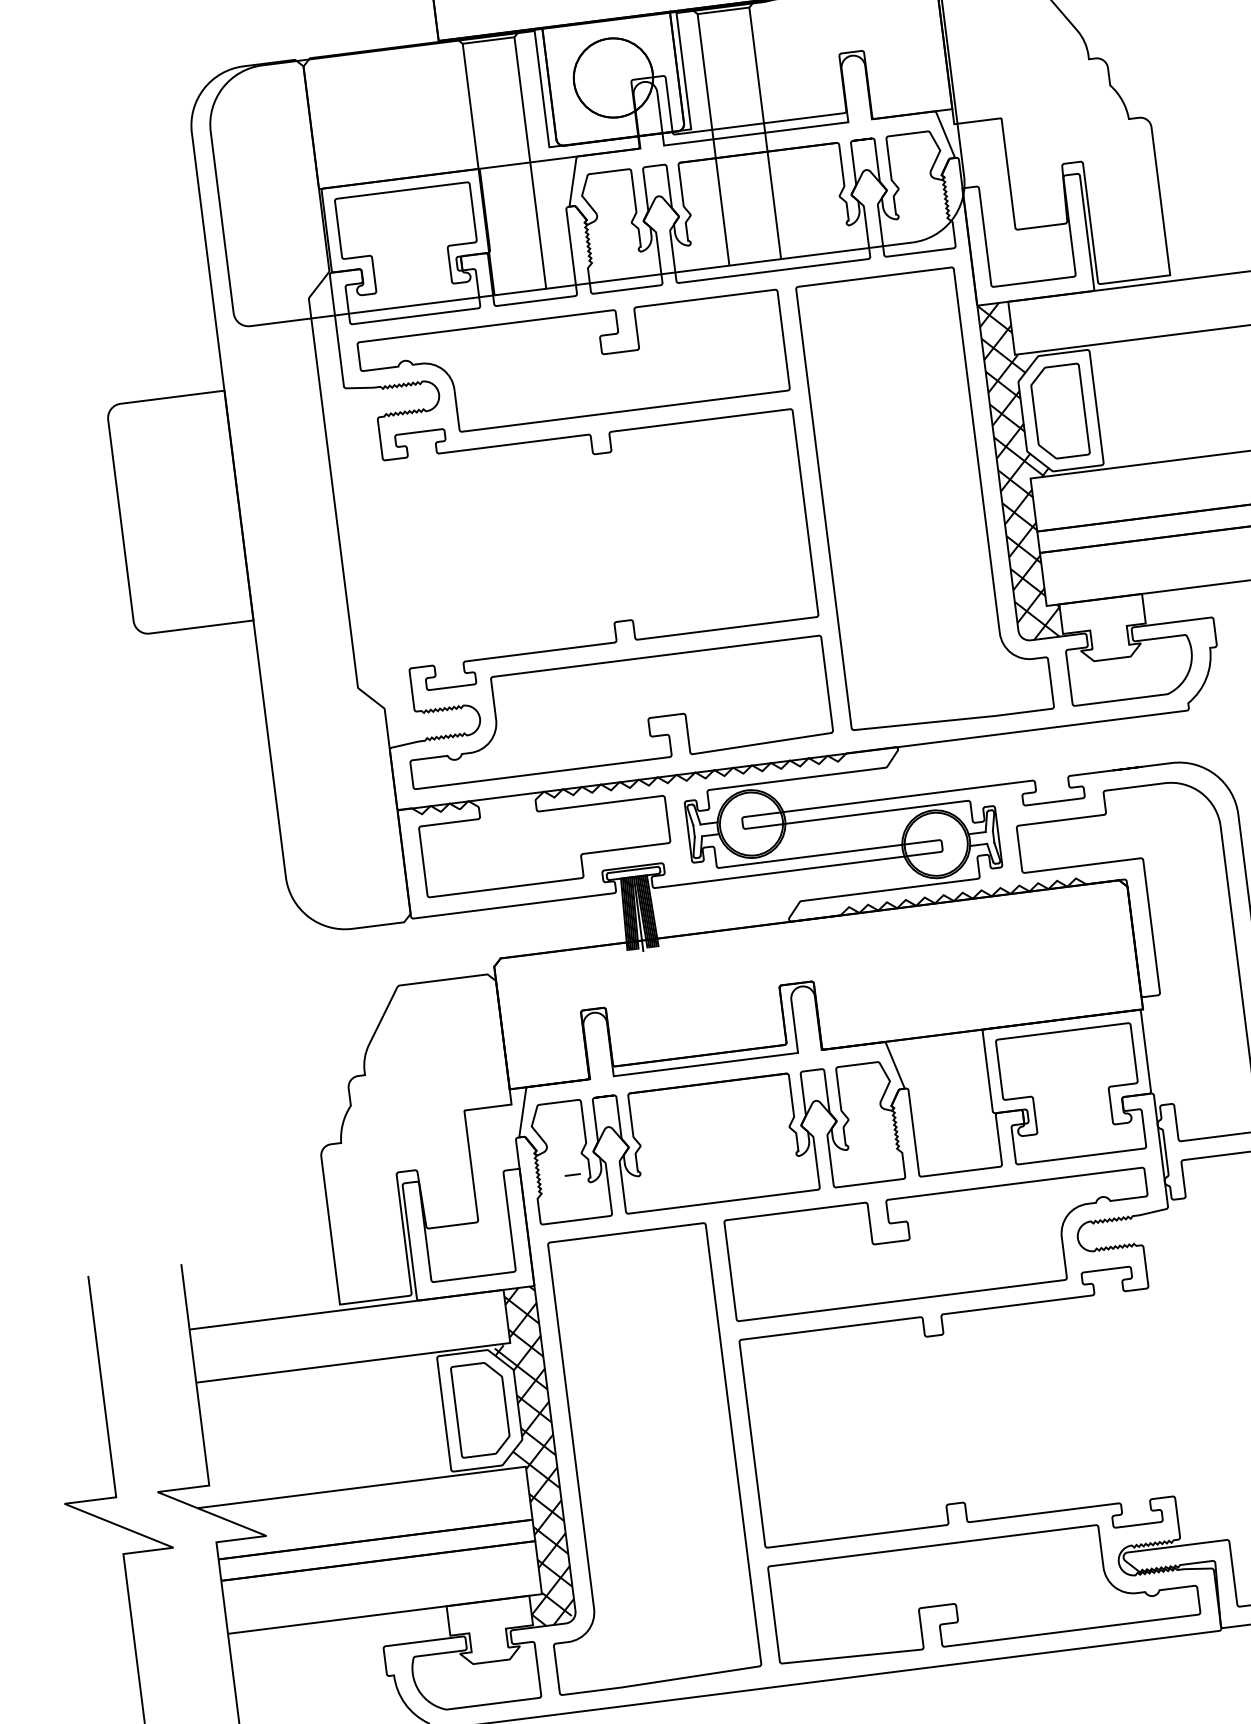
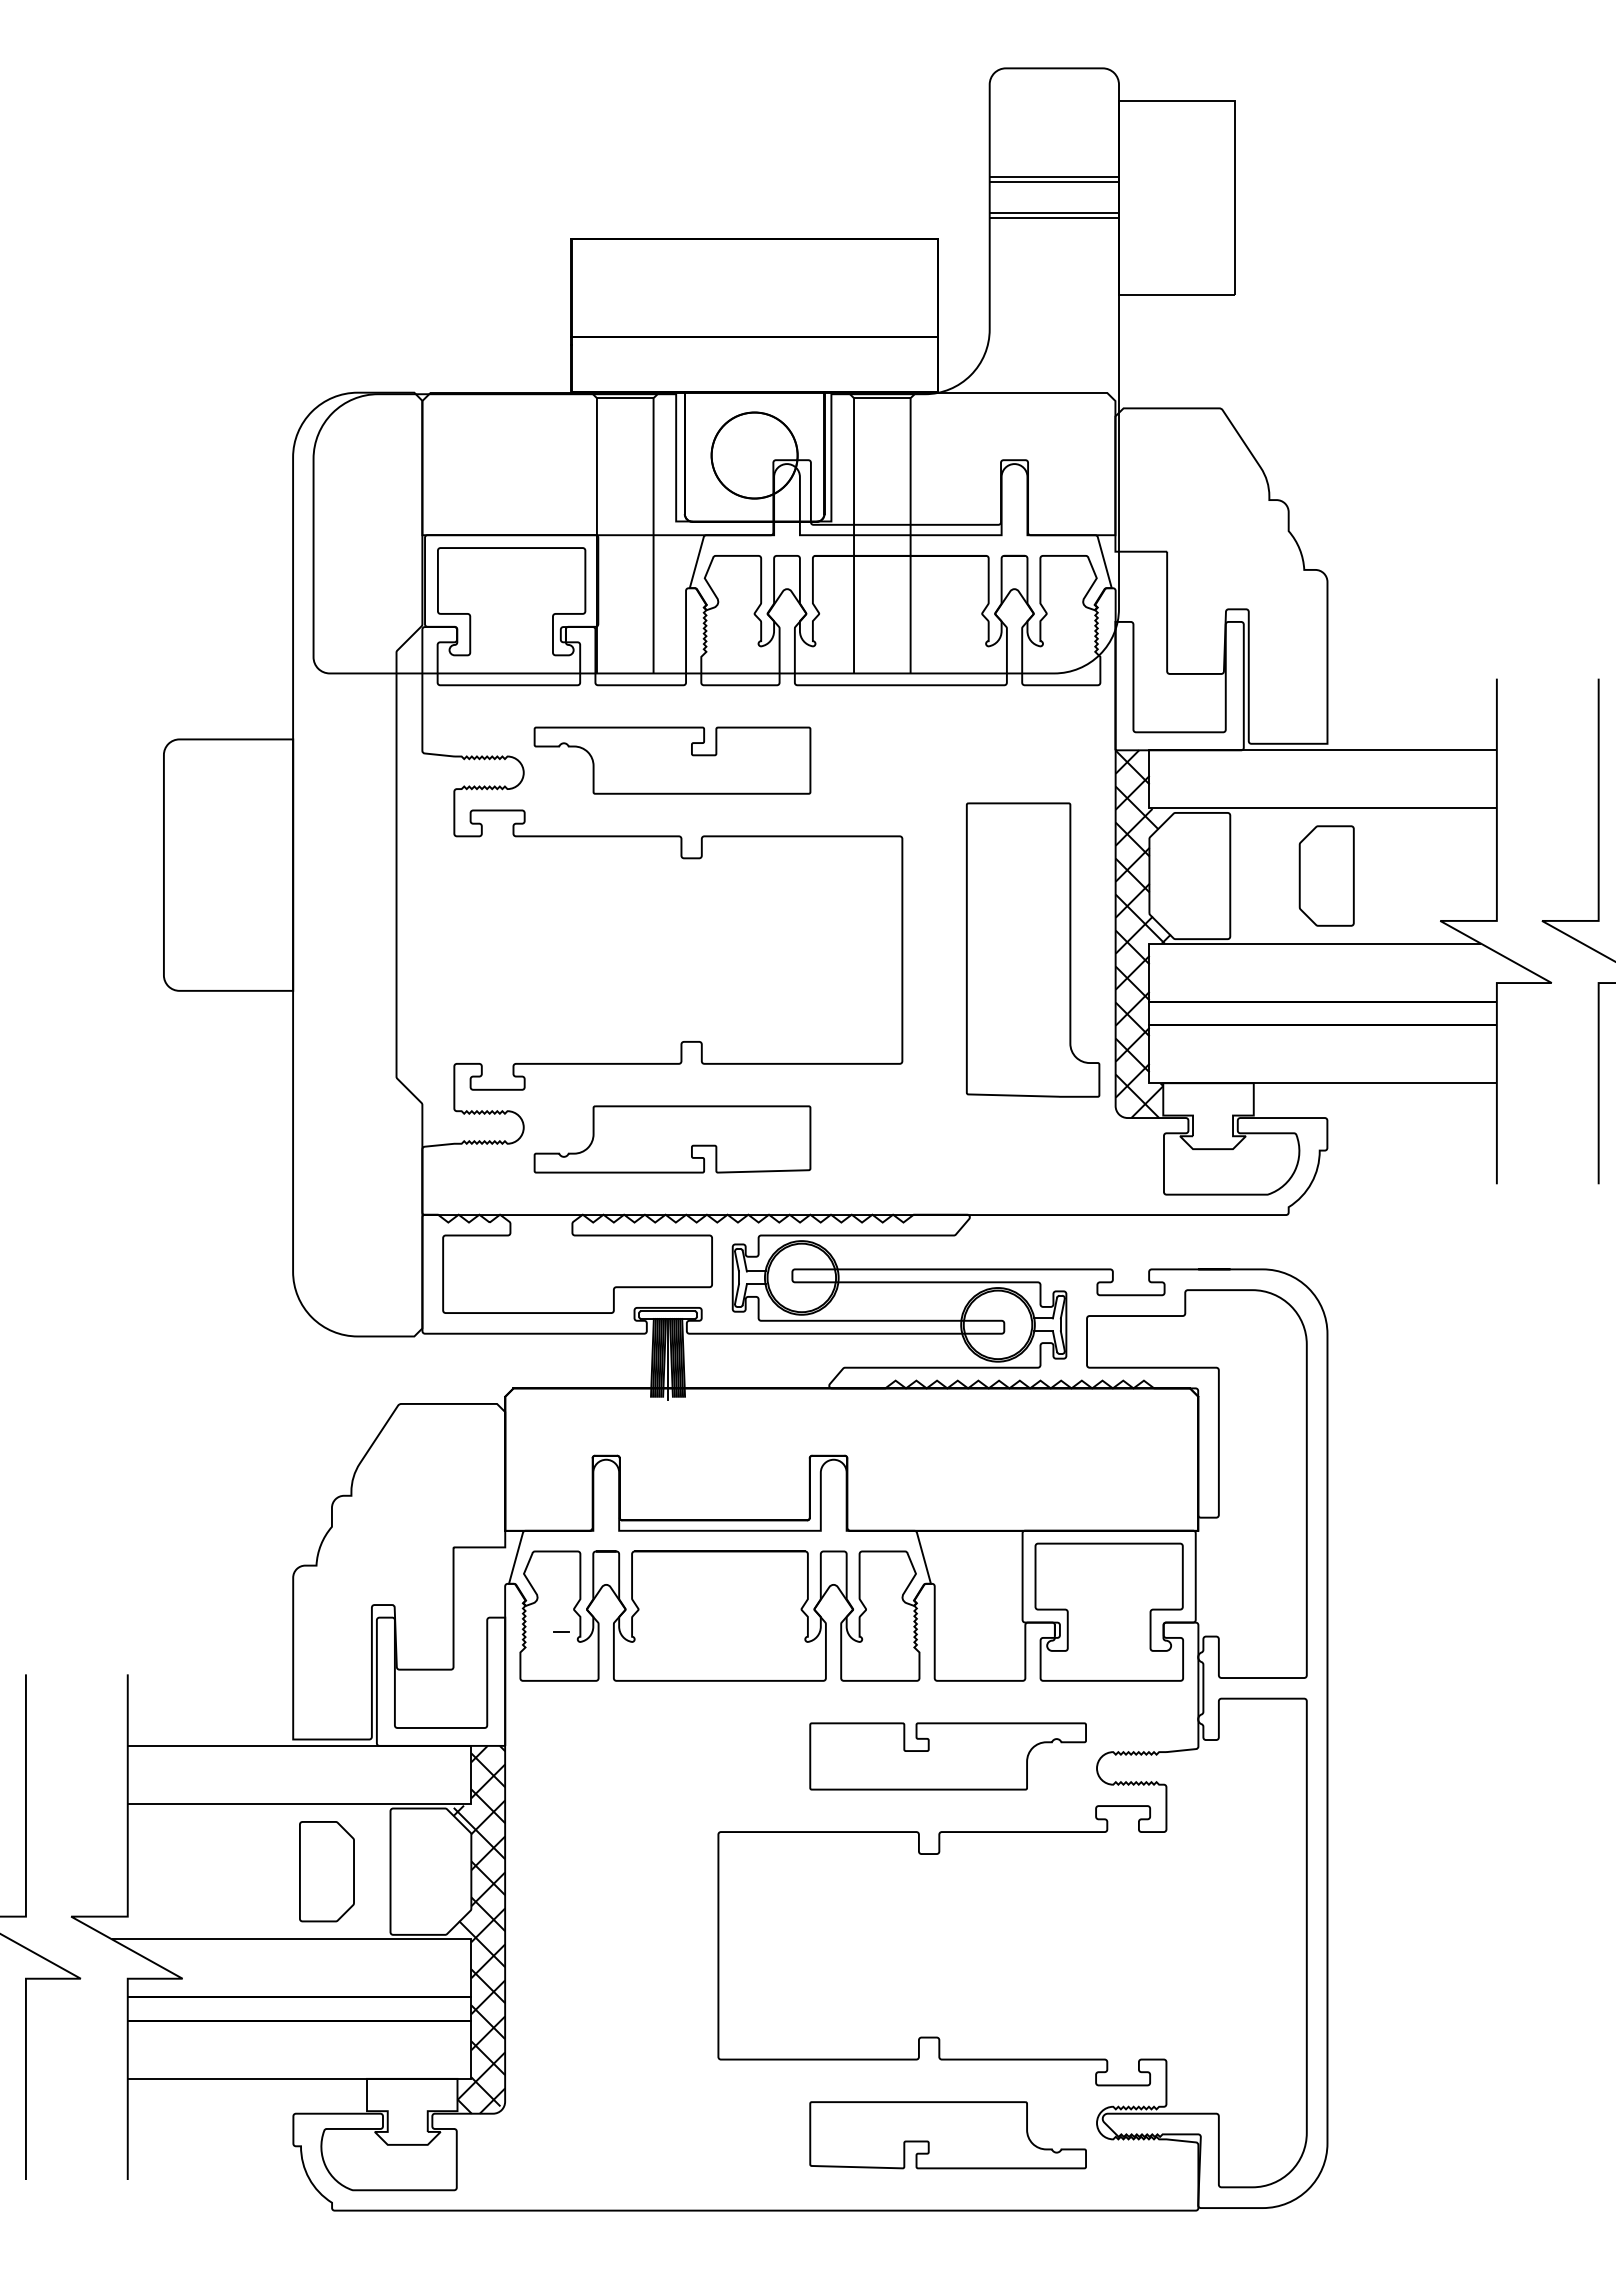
part: (573, 366) -> (672, 760), size x0.6
part: (1059, 411) -> (1326, 875), moved
part: (924, 497) -> (1032, 949), size x0.6
part: (617, 712) -> (672, 1139), size x0.6
part: (939, 1244) -> (947, 1756), size x0.6
part: (480, 1409) -> (326, 1871), moved
part: (632, 1458) -> (587, 1945), removed
part: (983, 1590) -> (947, 2135), size x0.6

